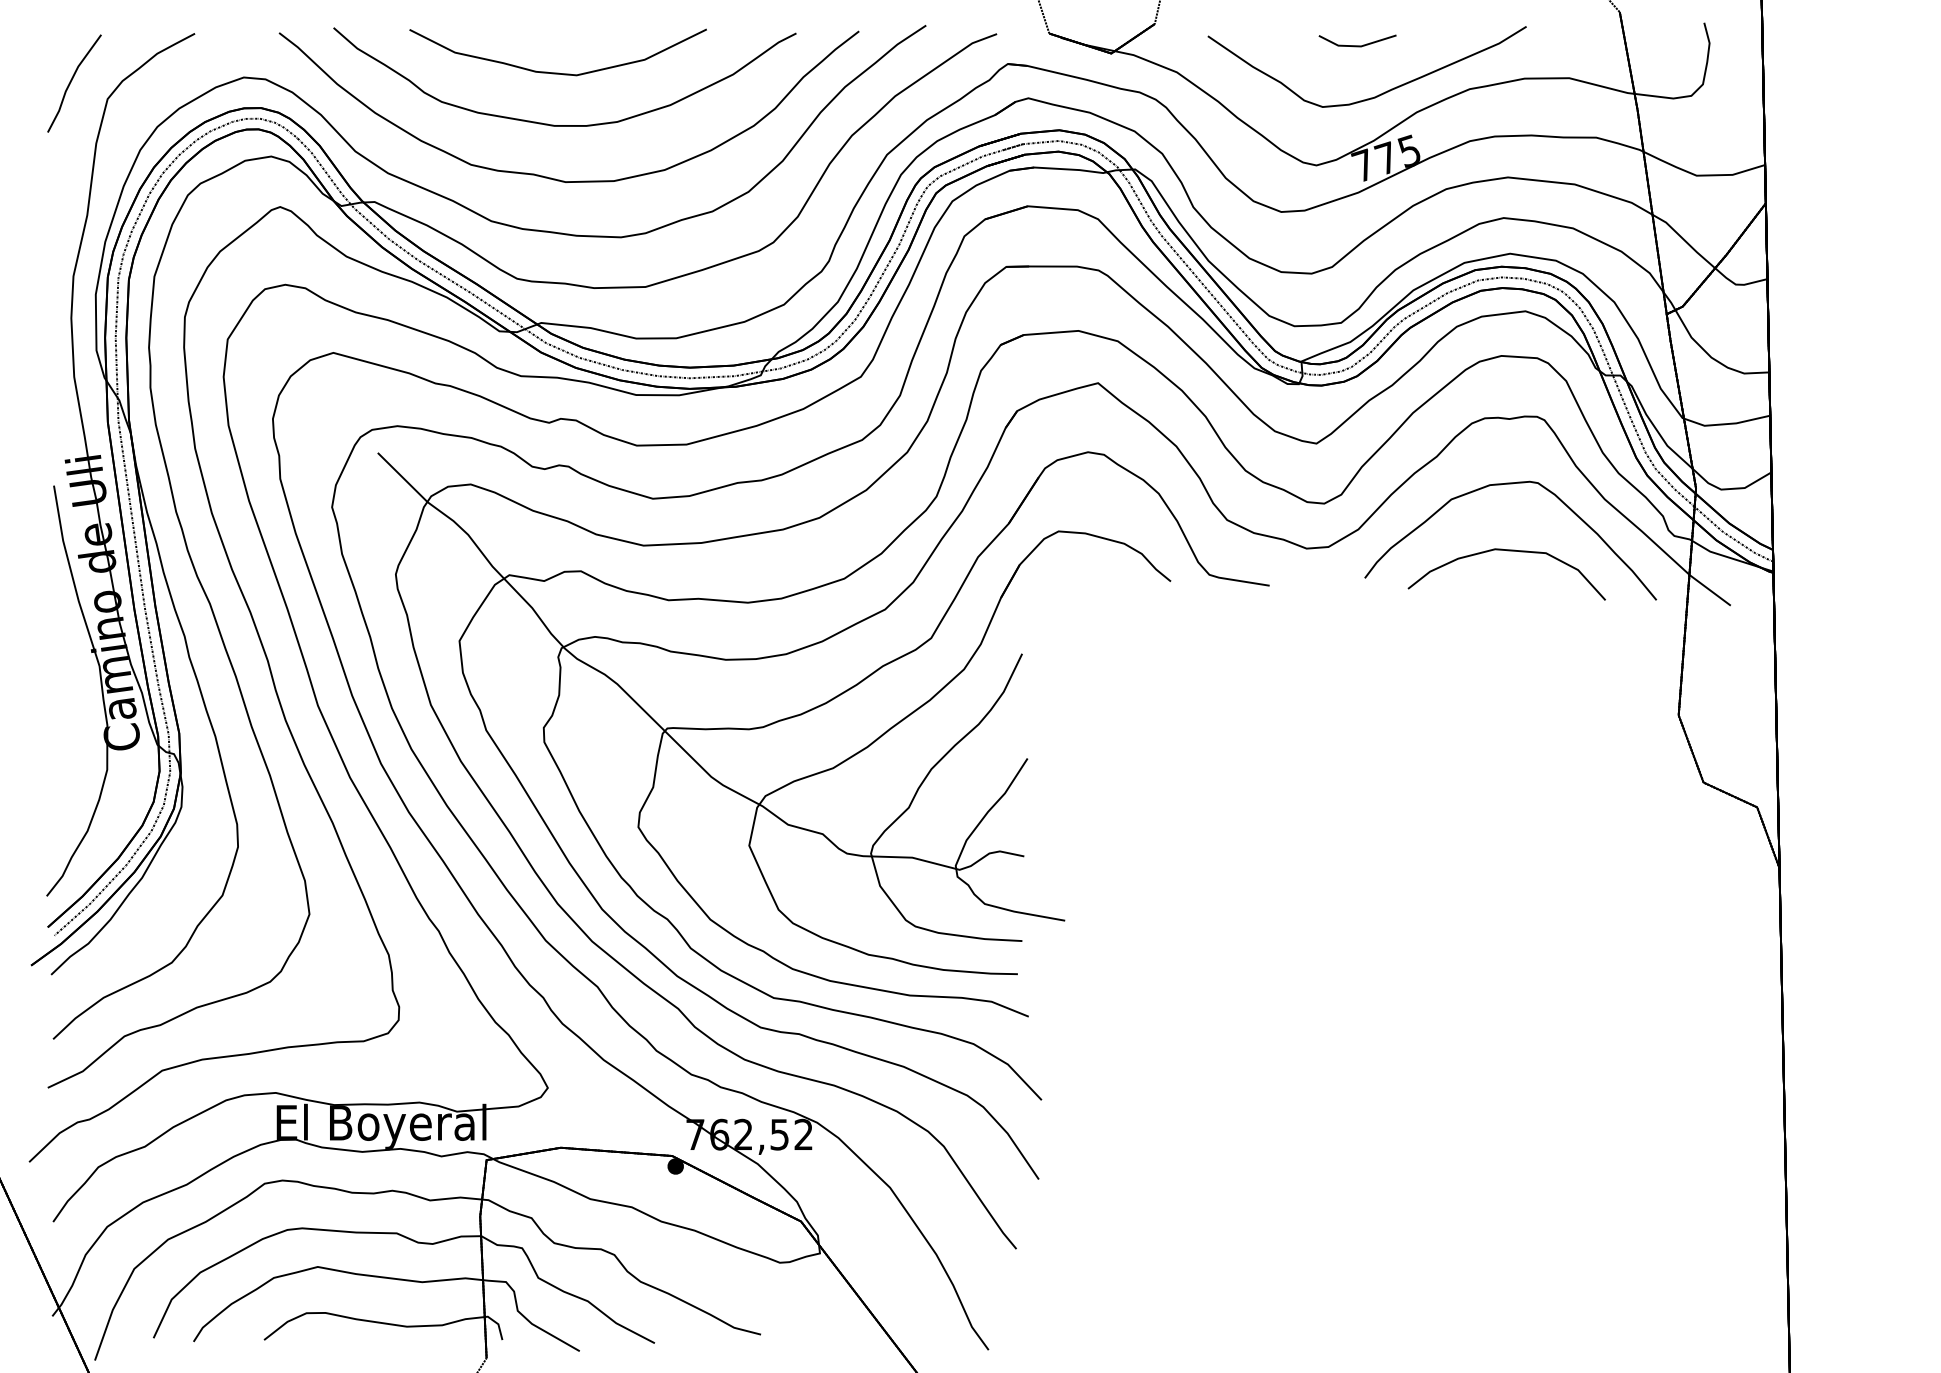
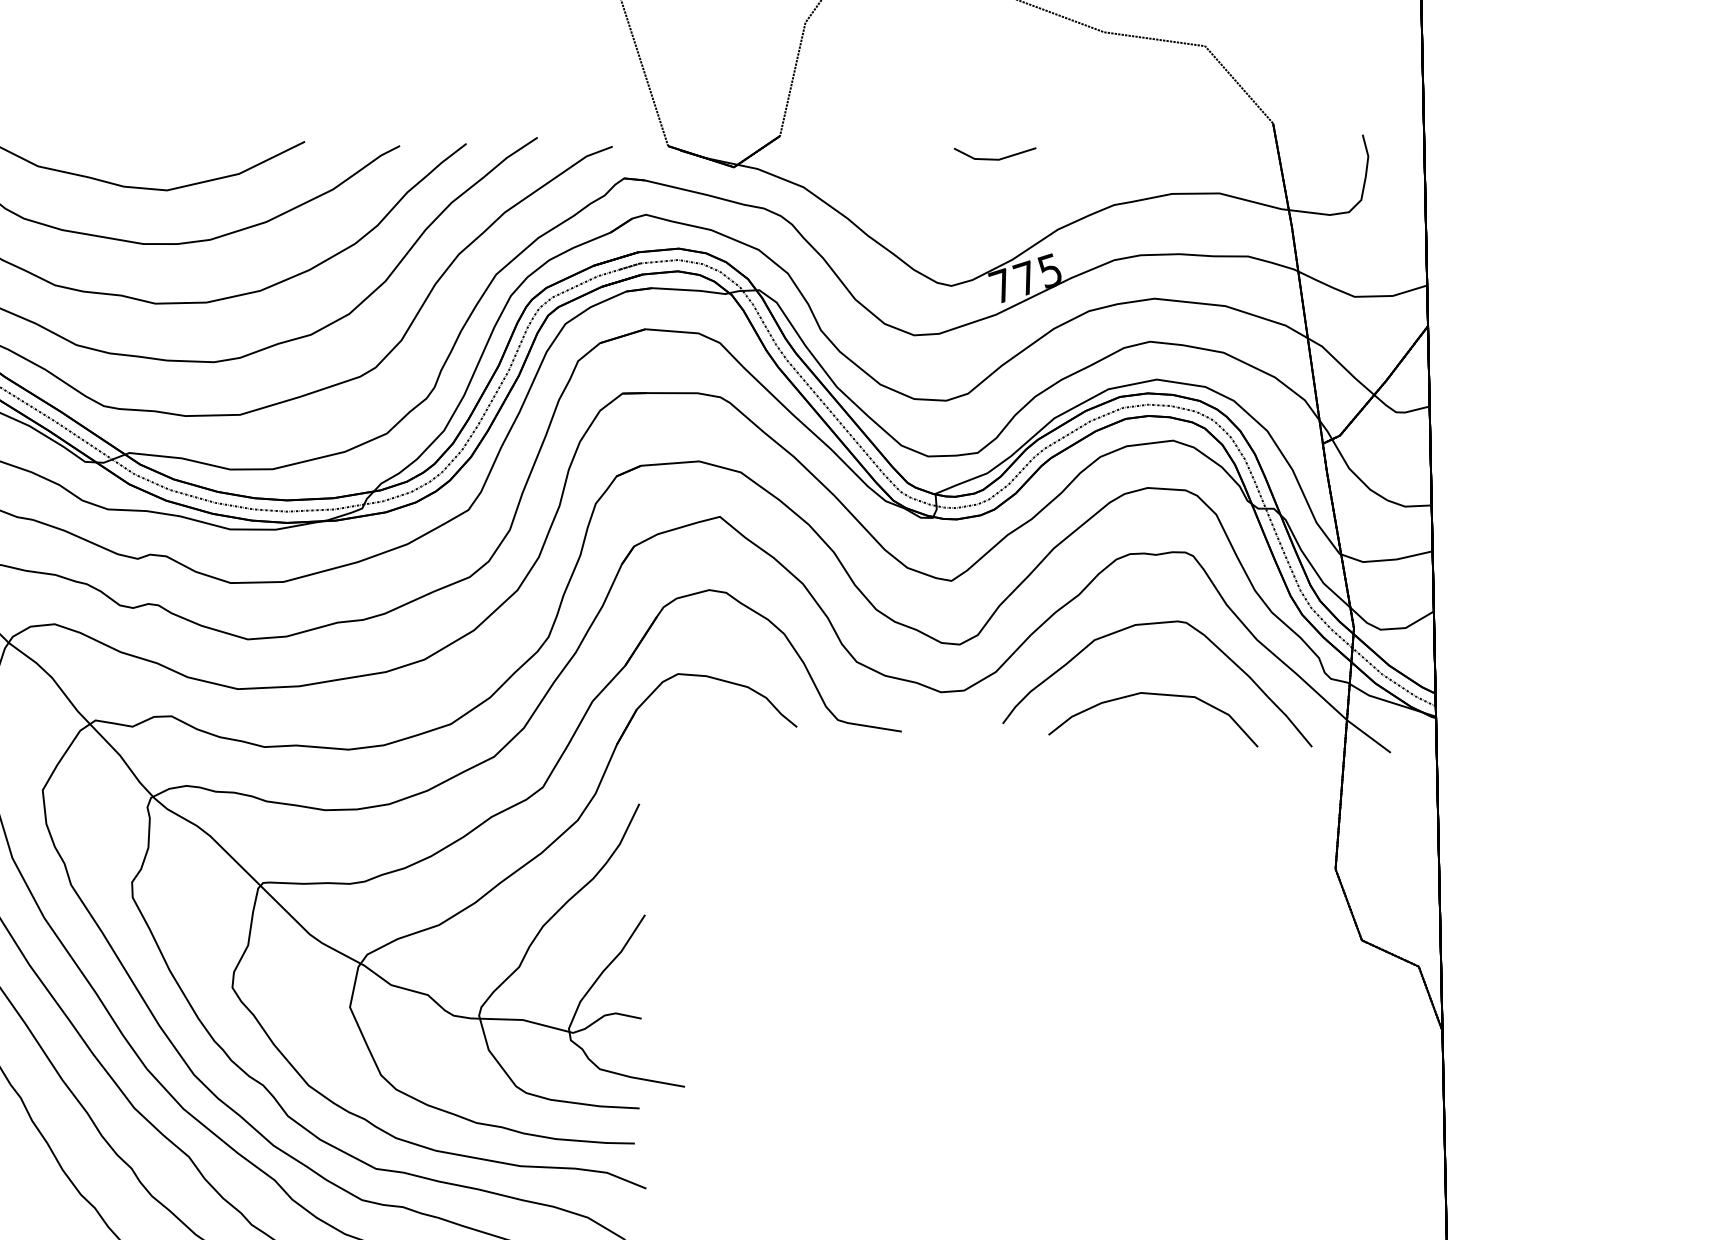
part: (1380, 93) -> (1019, 209), removed

